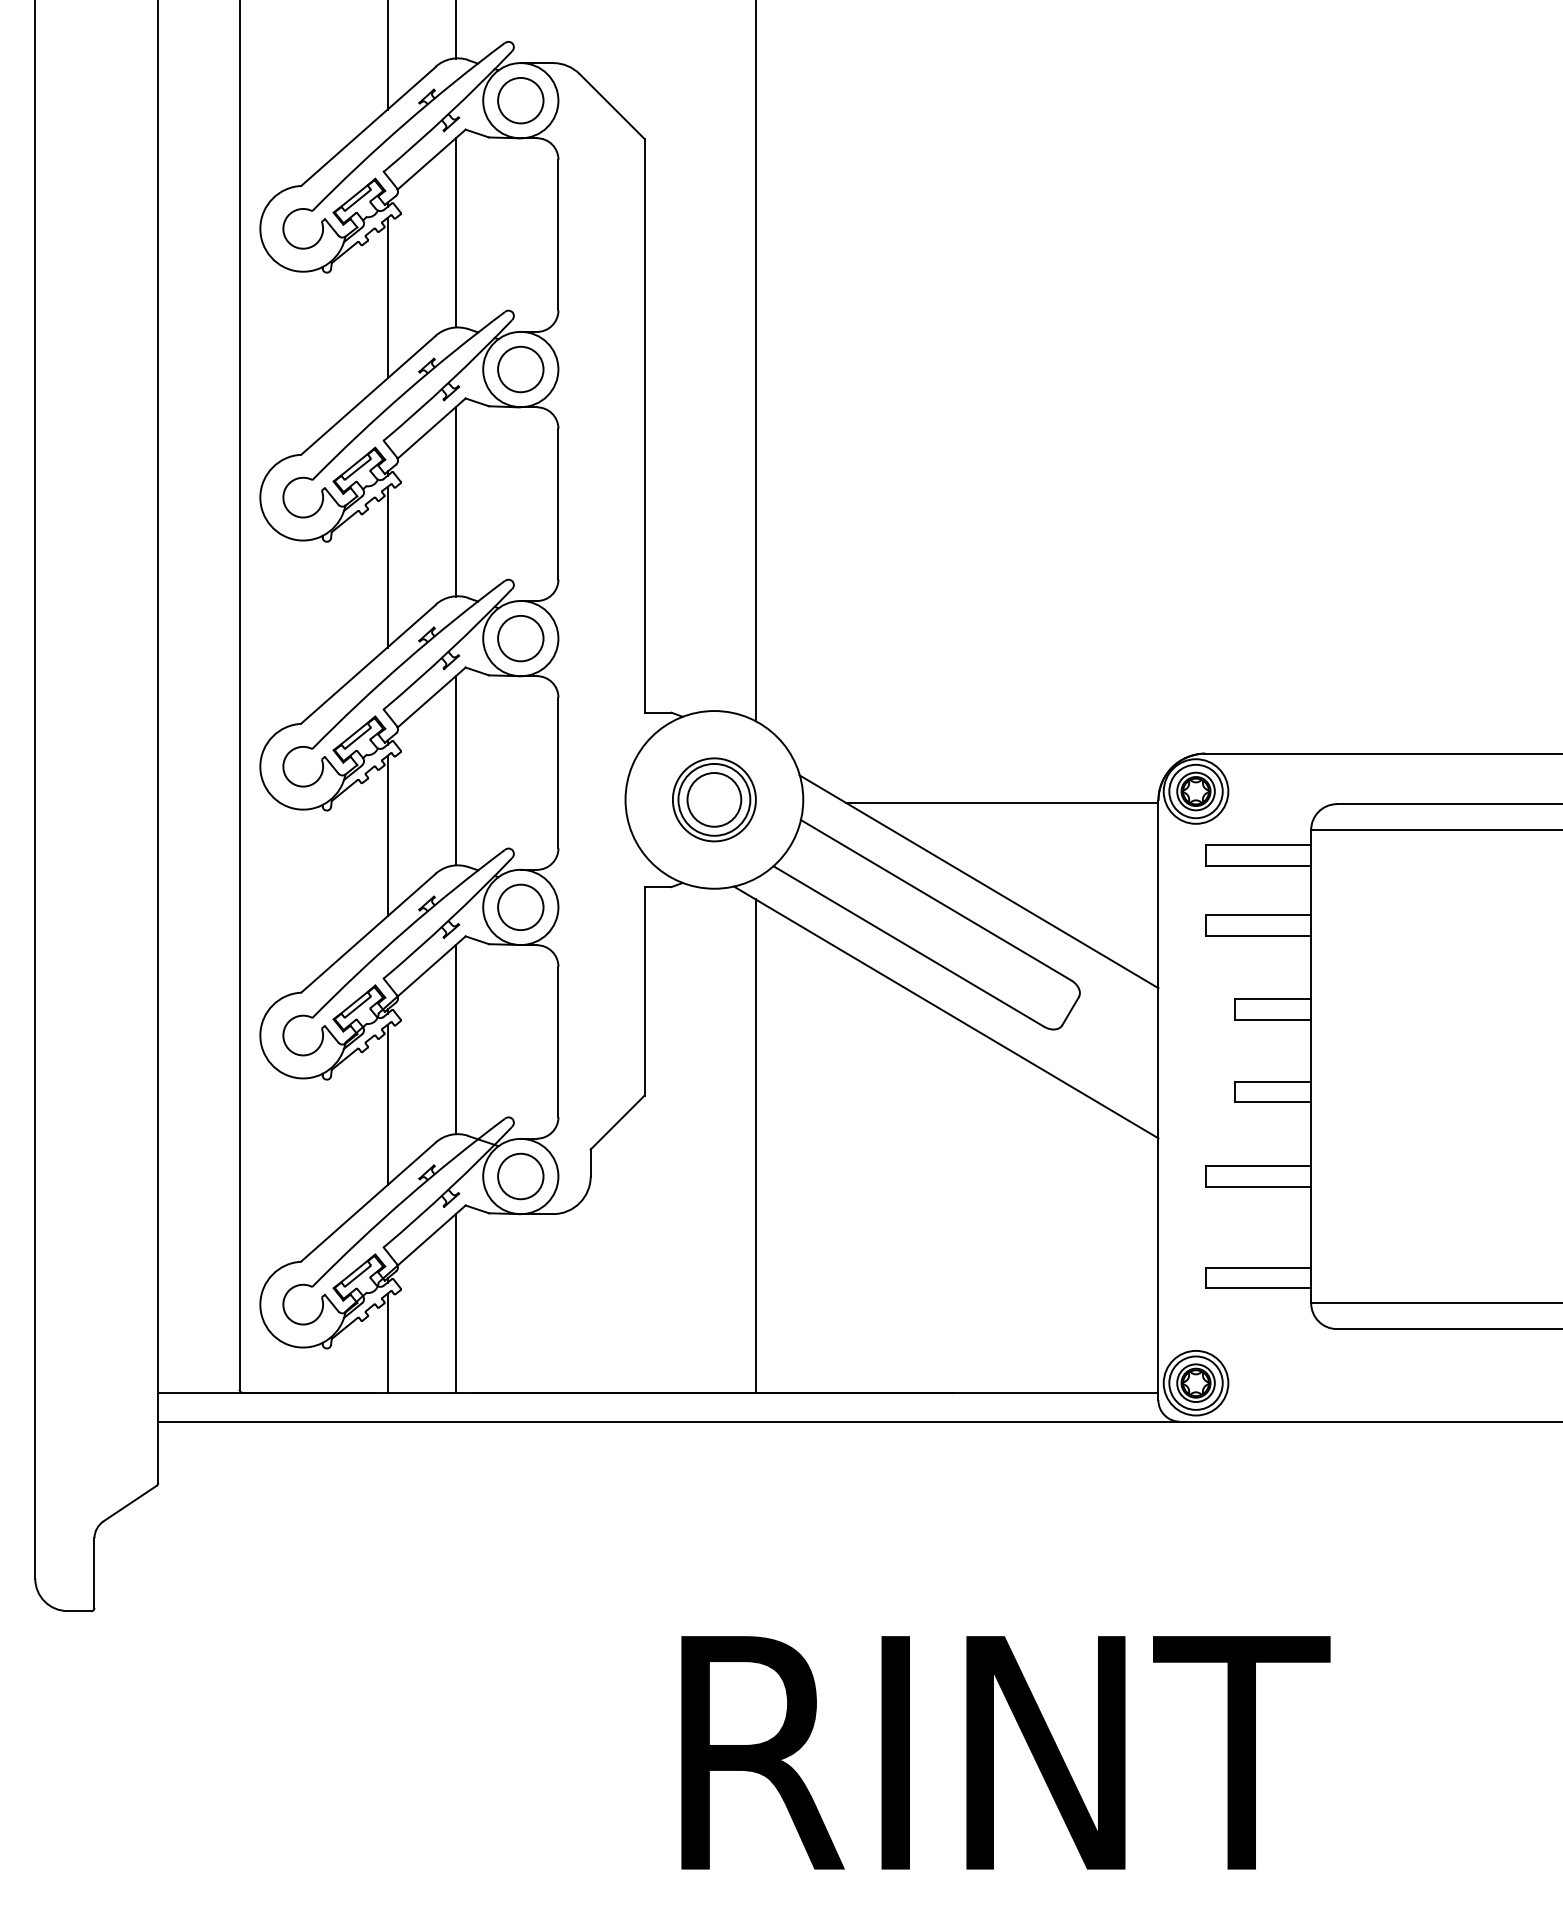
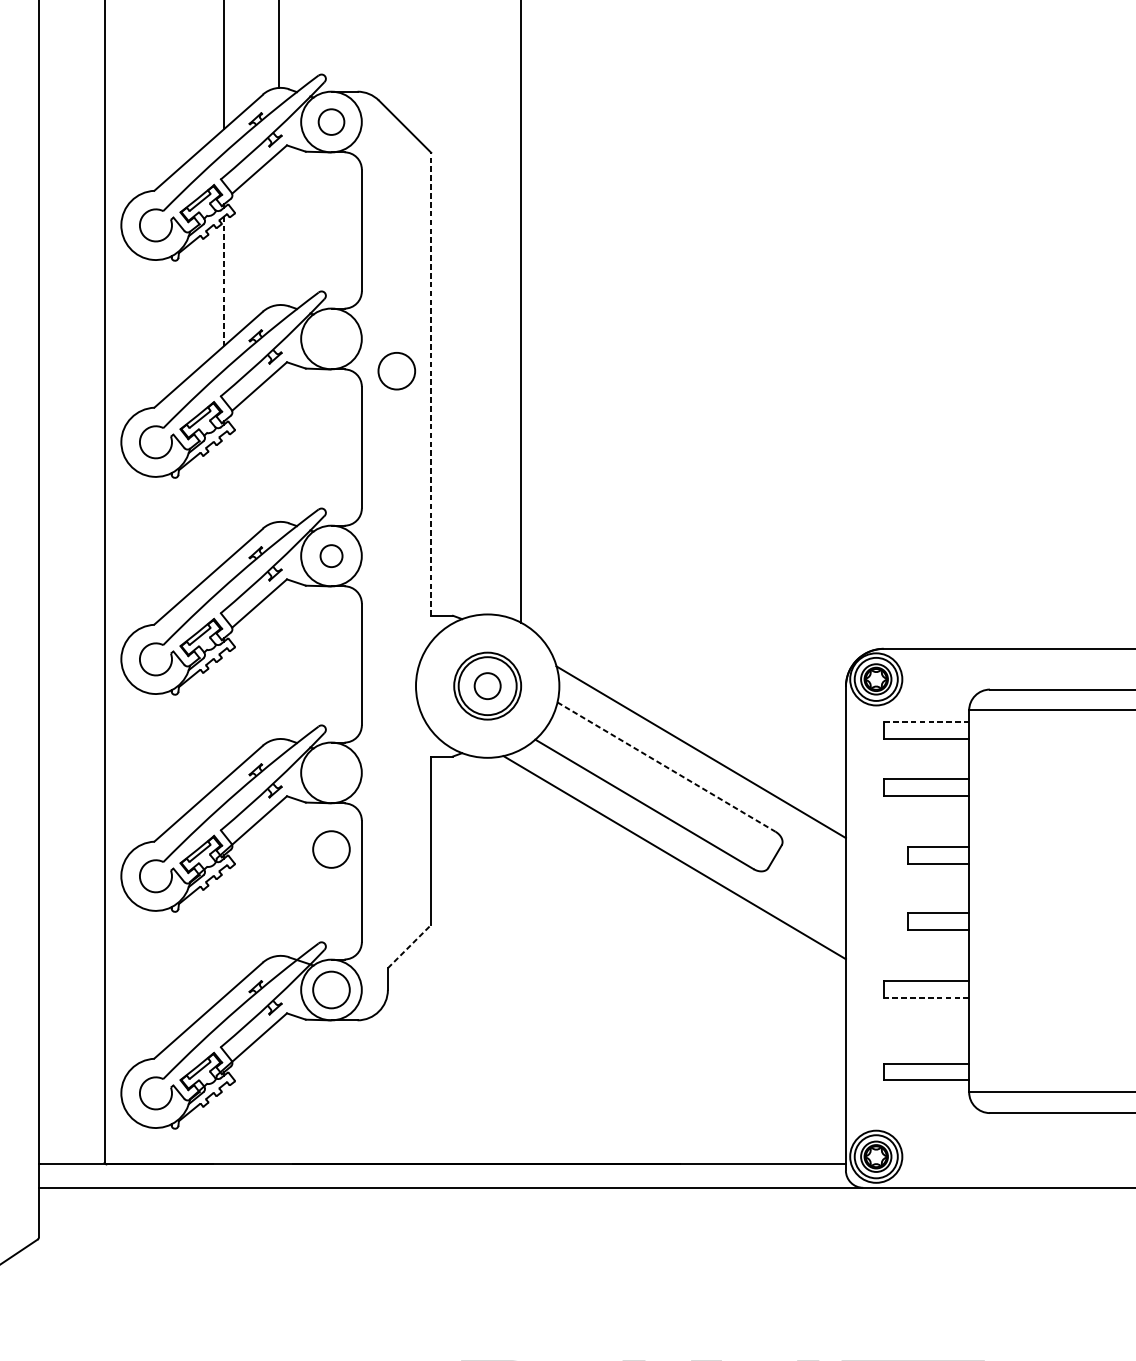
circle: (520, 100) -> (331, 121), size x0.7
line: (455, 232) -> (278, 228), removed
line: (387, 298) -> (223, 281), solid -> dashed
circle: (520, 369) -> (396, 371), moved
line: (644, 425) -> (431, 384), solid -> dashed
line: (455, 501) -> (278, 445), removed
line: (387, 566) -> (223, 497), removed
circle: (520, 638) -> (331, 555), size x0.6
line: (455, 770) -> (278, 662), removed
circle: (714, 799) -> (487, 685), size x0.6
line: (1002, 803) -> (720, 689), removed
line: (387, 835) -> (223, 714), removed
line: (1258, 844) -> (926, 722), solid -> dashed
line: (936, 900) -> (666, 767), solid -> dashed
circle: (520, 906) -> (331, 848), moved
line: (455, 1039) -> (278, 879), removed
line: (387, 1104) -> (223, 931), removed
line: (617, 1122) -> (409, 946), solid -> dashed
line: (755, 1145) -> (520, 964), removed
line: (1258, 1186) -> (926, 998), solid -> dashed
line: (455, 1303) -> (278, 1092), removed
line: (387, 1342) -> (223, 1123), removed

